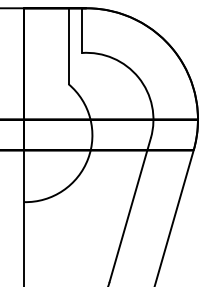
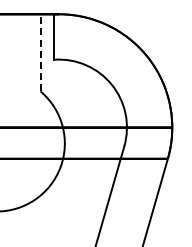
line: (68, 46) -> (40, 53), solid -> dashed

